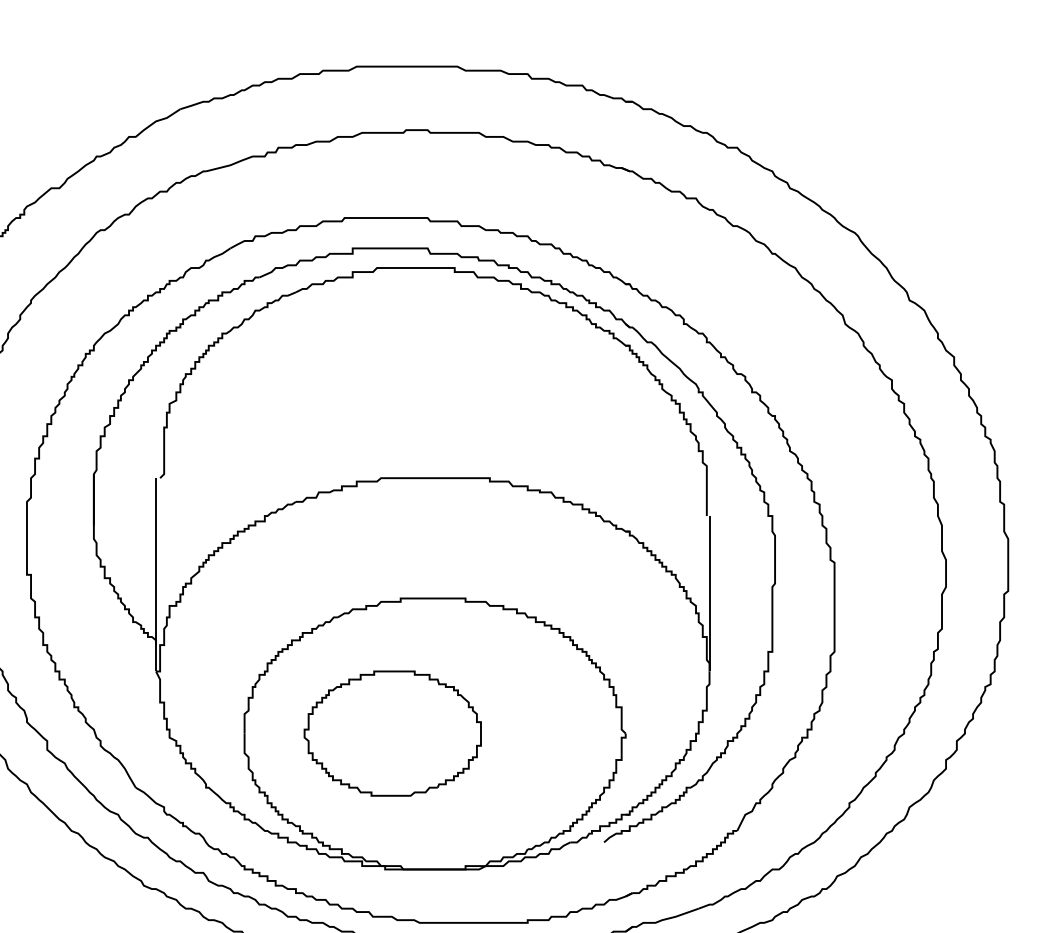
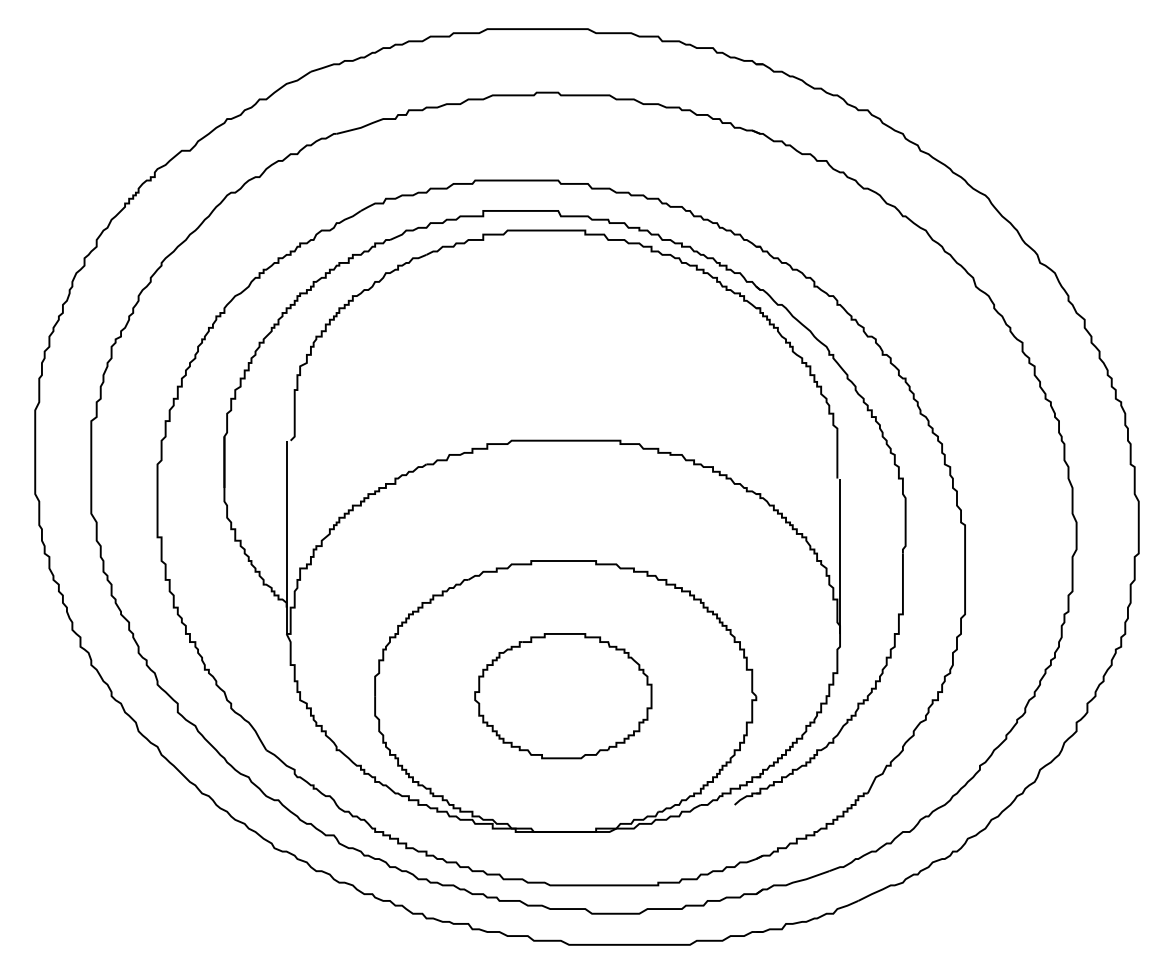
part: (392, 733) -> (563, 696), moved

